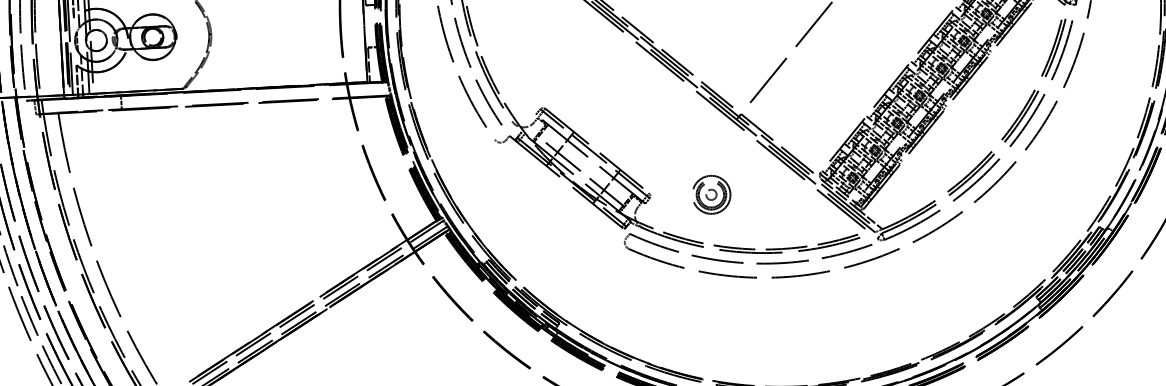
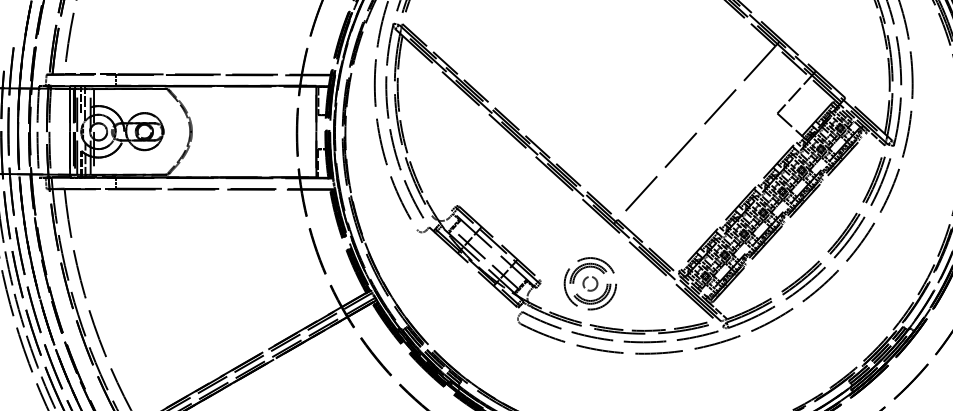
part: (710, 194) -> (589, 283), size x1.67

